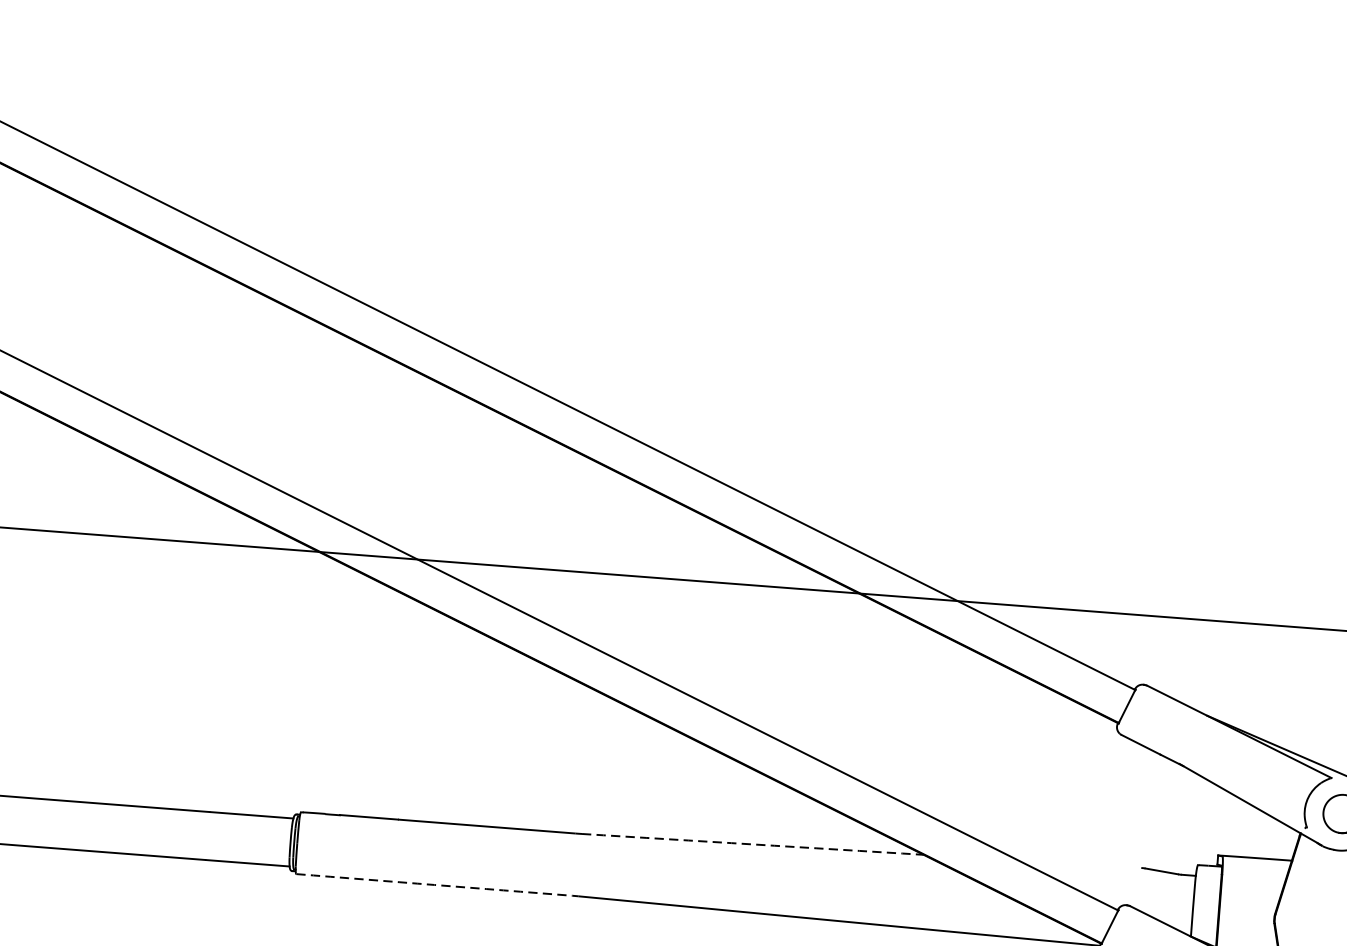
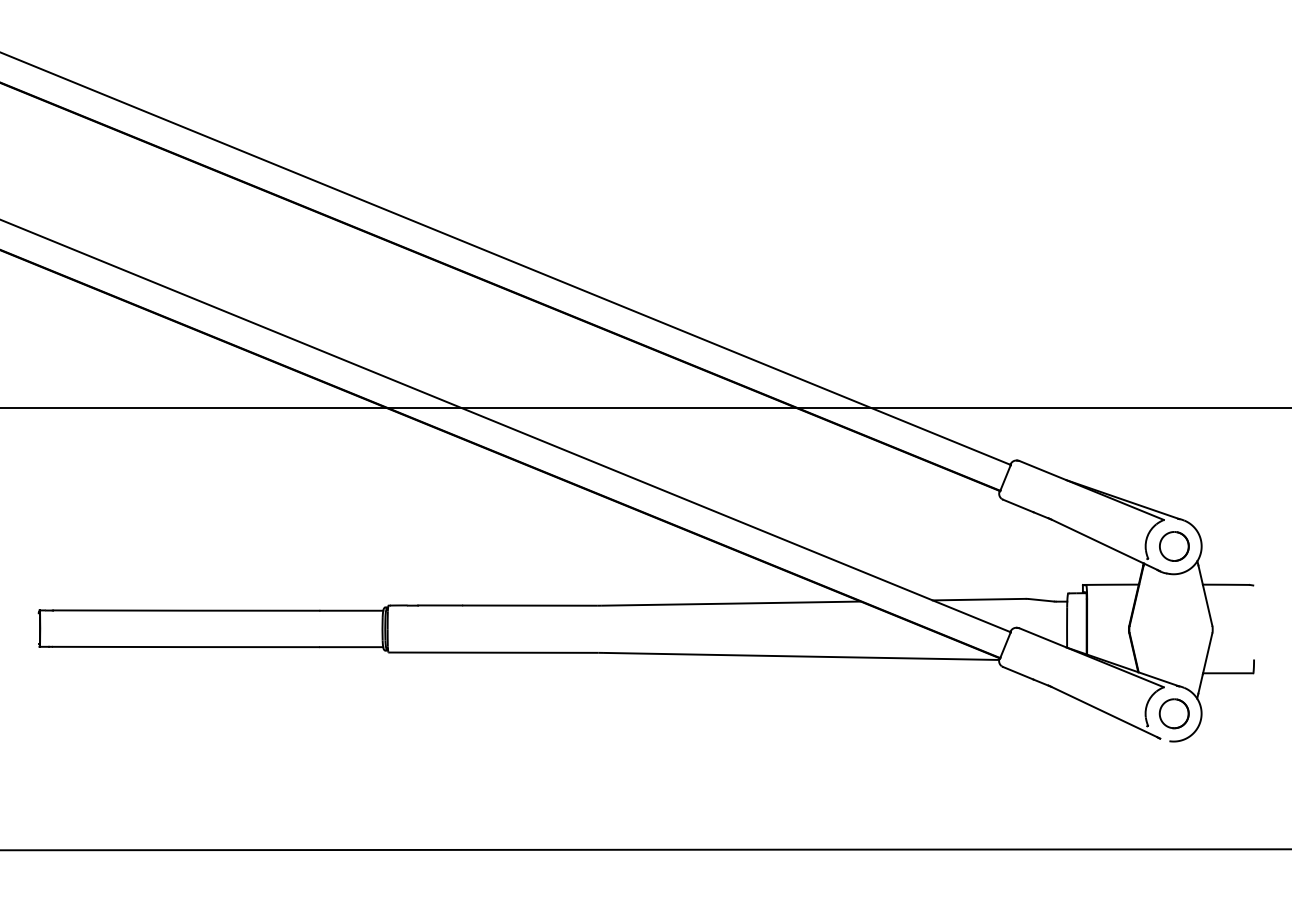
arc: (753, 844) -> (731, 603), dashed -> solid
line: (1079, 864) -> (978, 599), added
arc: (434, 884) -> (493, 652), dashed -> solid

